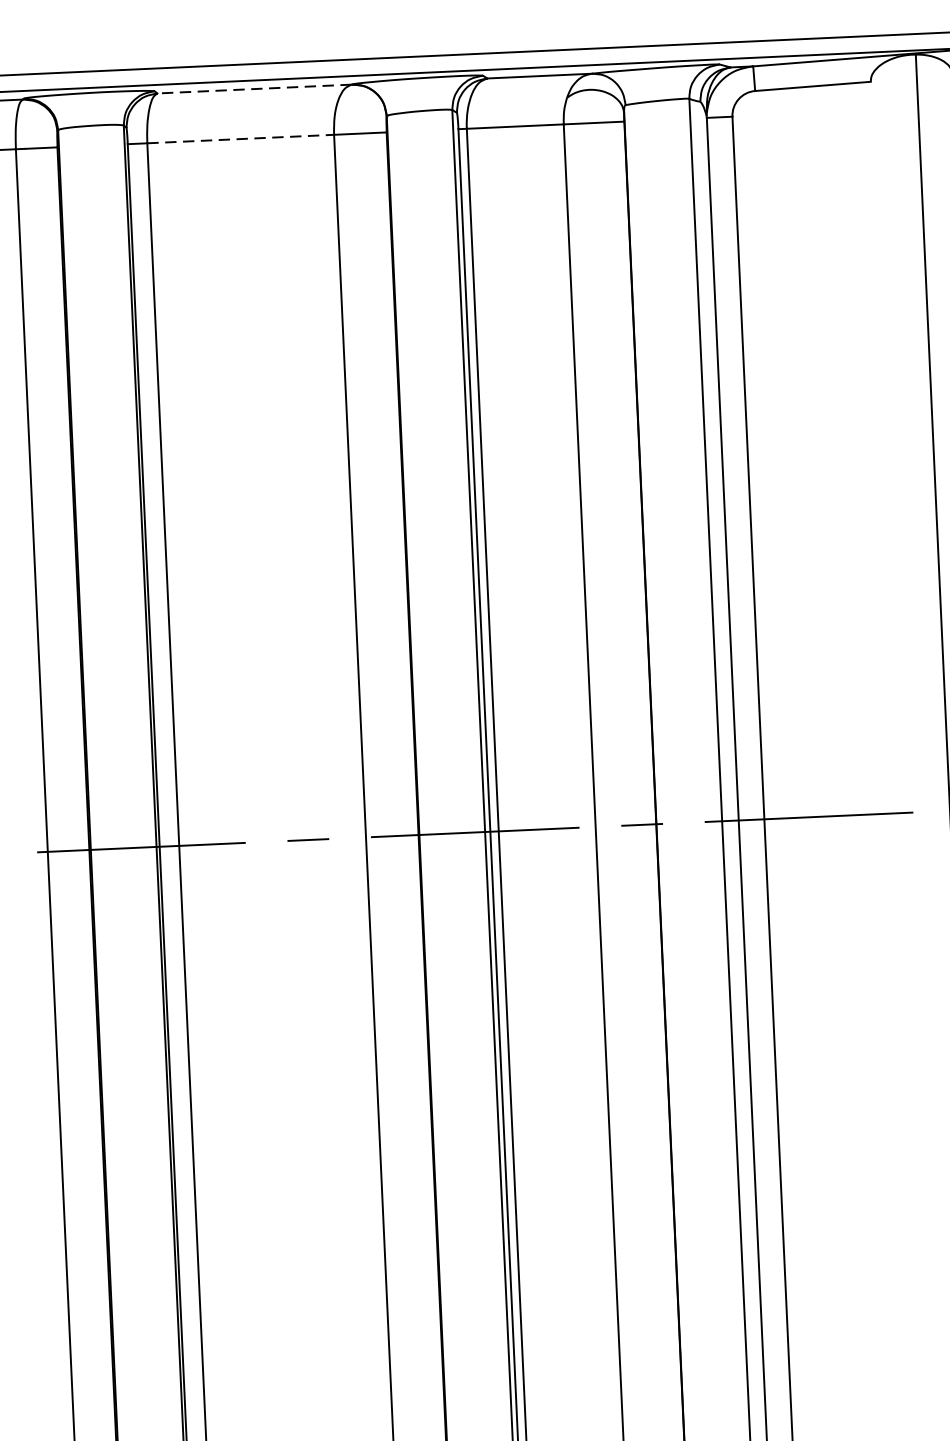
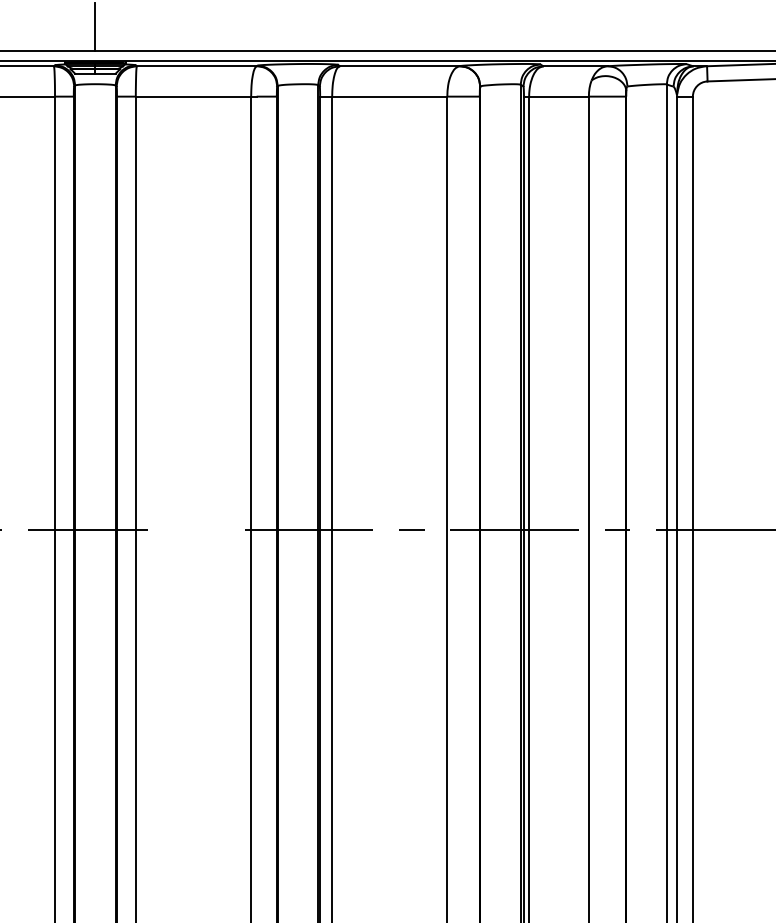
line: (254, 89) -> (399, 66), dashed -> solid
line: (240, 138) -> (389, 96), dashed -> solid

